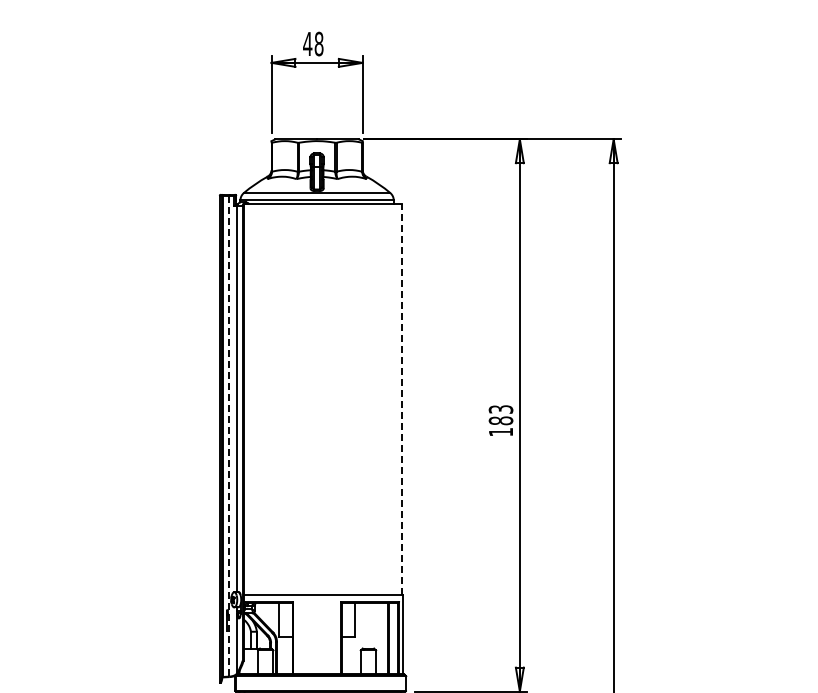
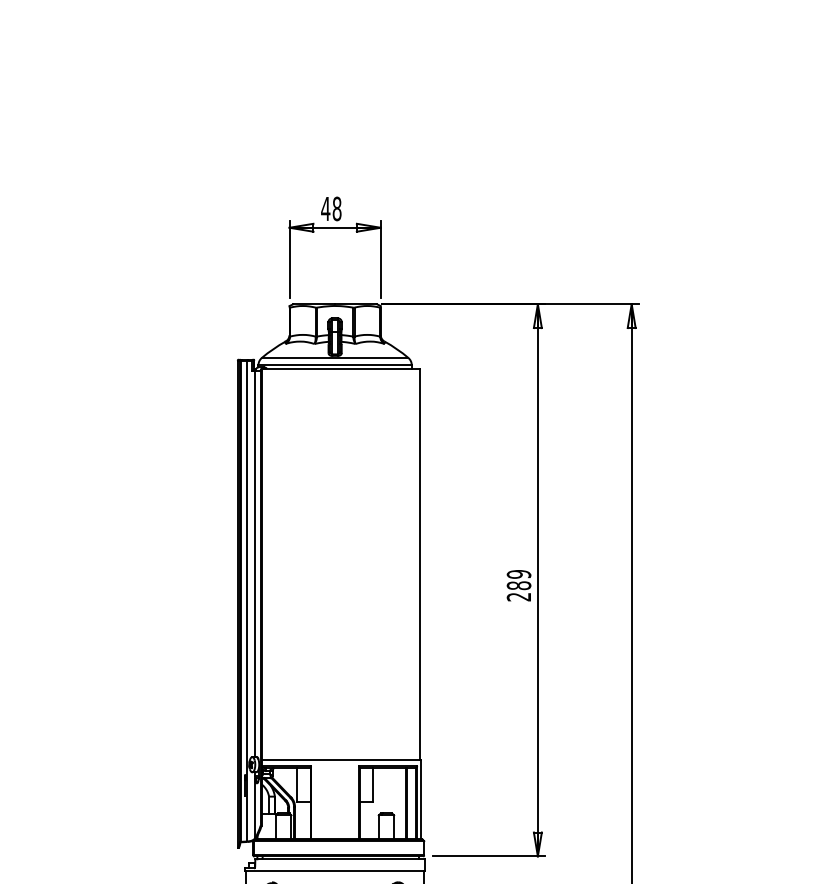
line: (402, 398) -> (420, 563), dashed -> solid
text: (500, 420) -> (518, 585), 183 -> 289
line: (229, 436) -> (247, 601), dashed -> solid

